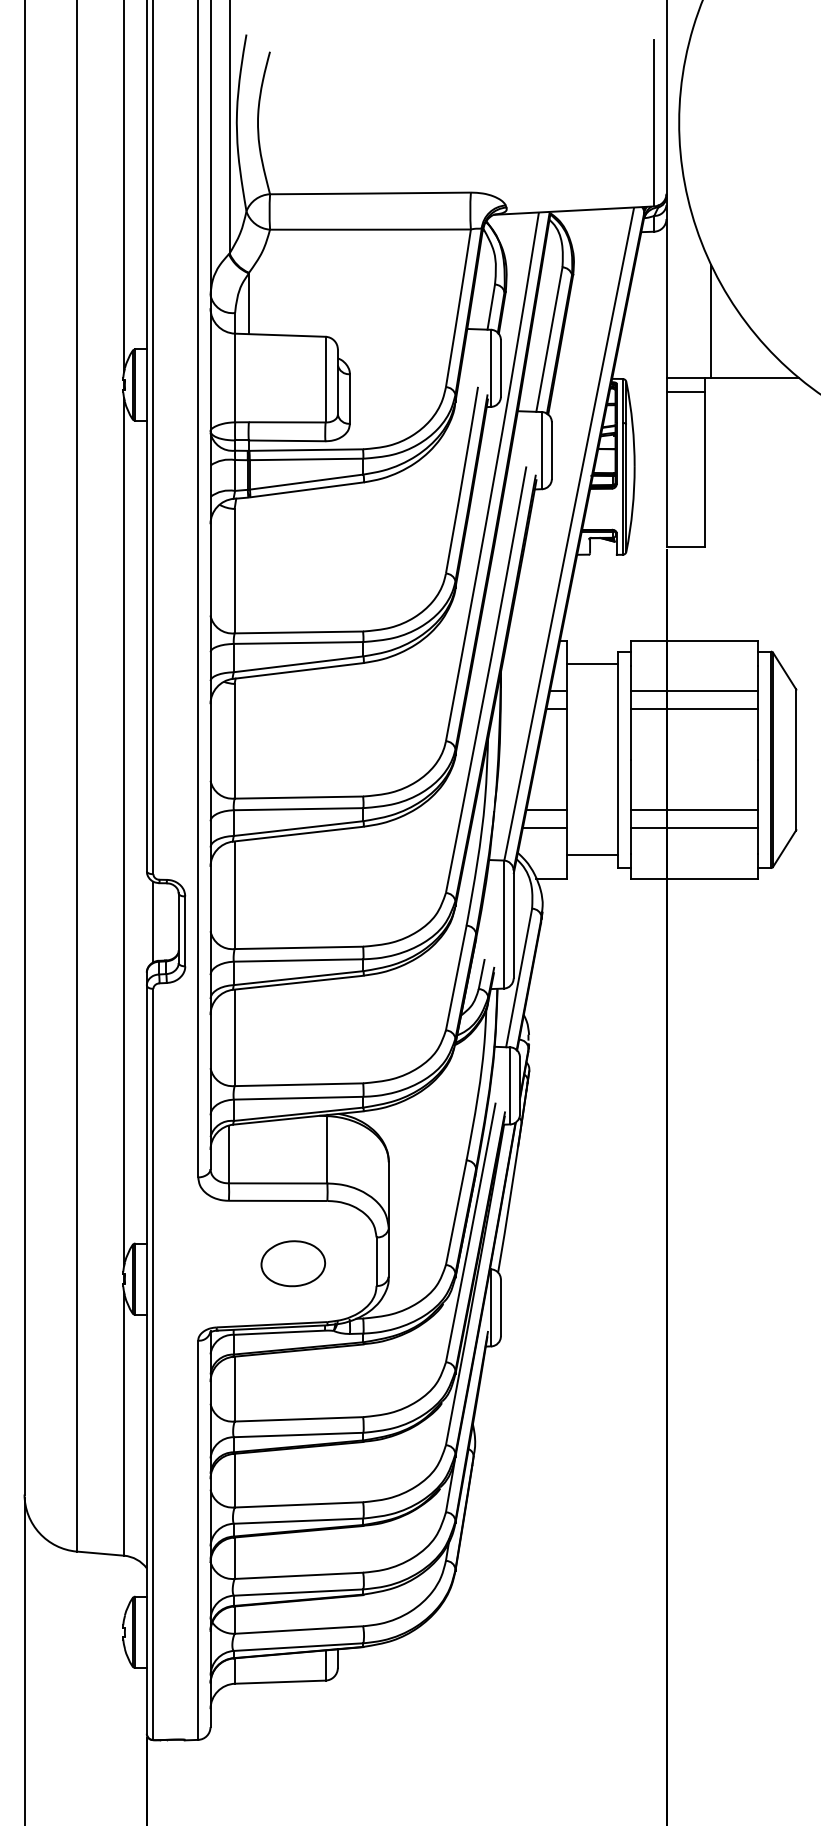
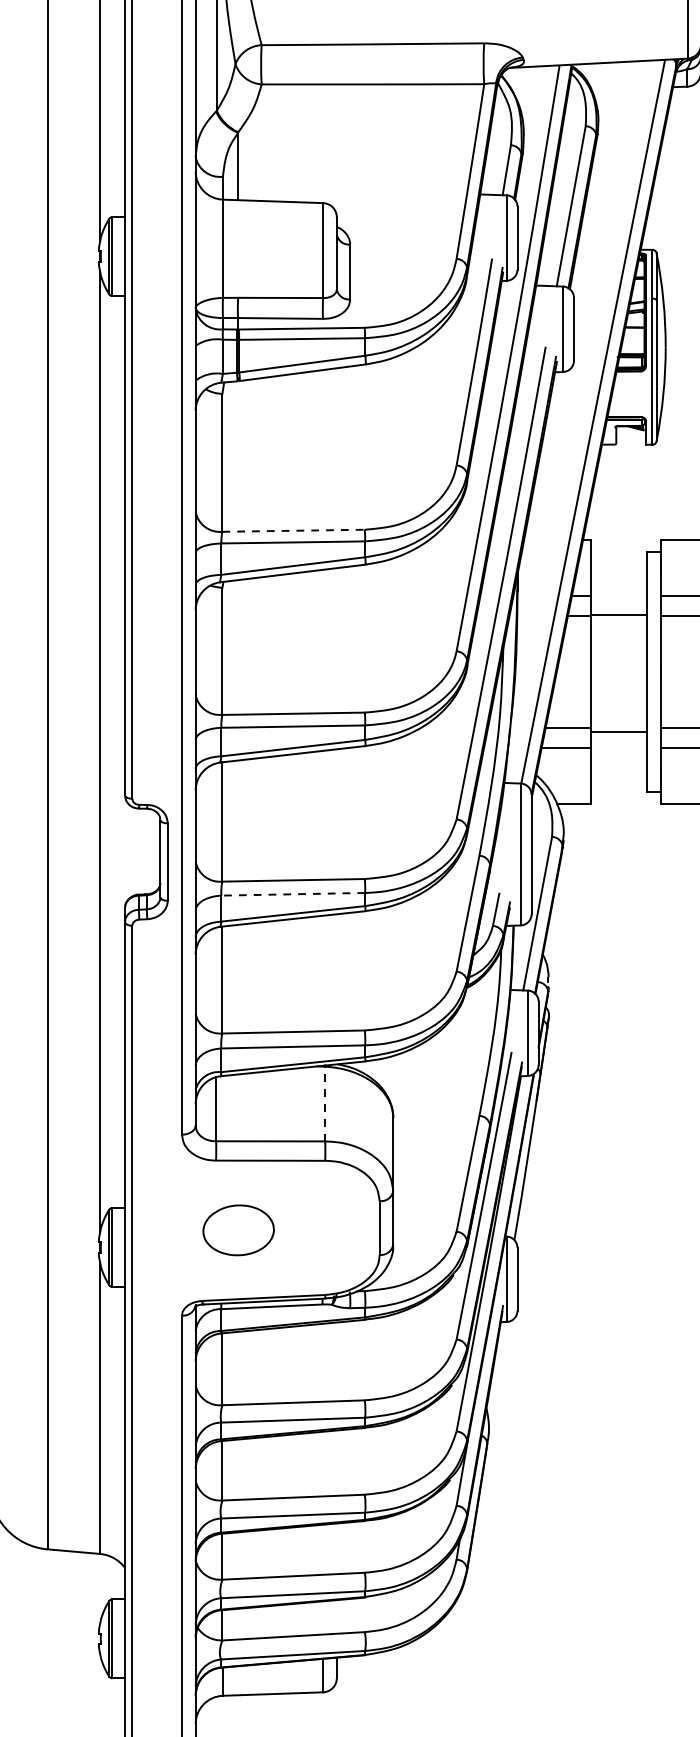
line: (299, 632) -> (294, 530), solid -> dashed
line: (592, 664) -> (618, 615), moved
line: (592, 855) -> (618, 732), moved
line: (153, 922) -> (132, 852), removed
line: (298, 960) -> (293, 894), solid -> dashed
line: (327, 1149) -> (325, 1103), solid -> dashed
part: (293, 1263) -> (238, 1230), moved

